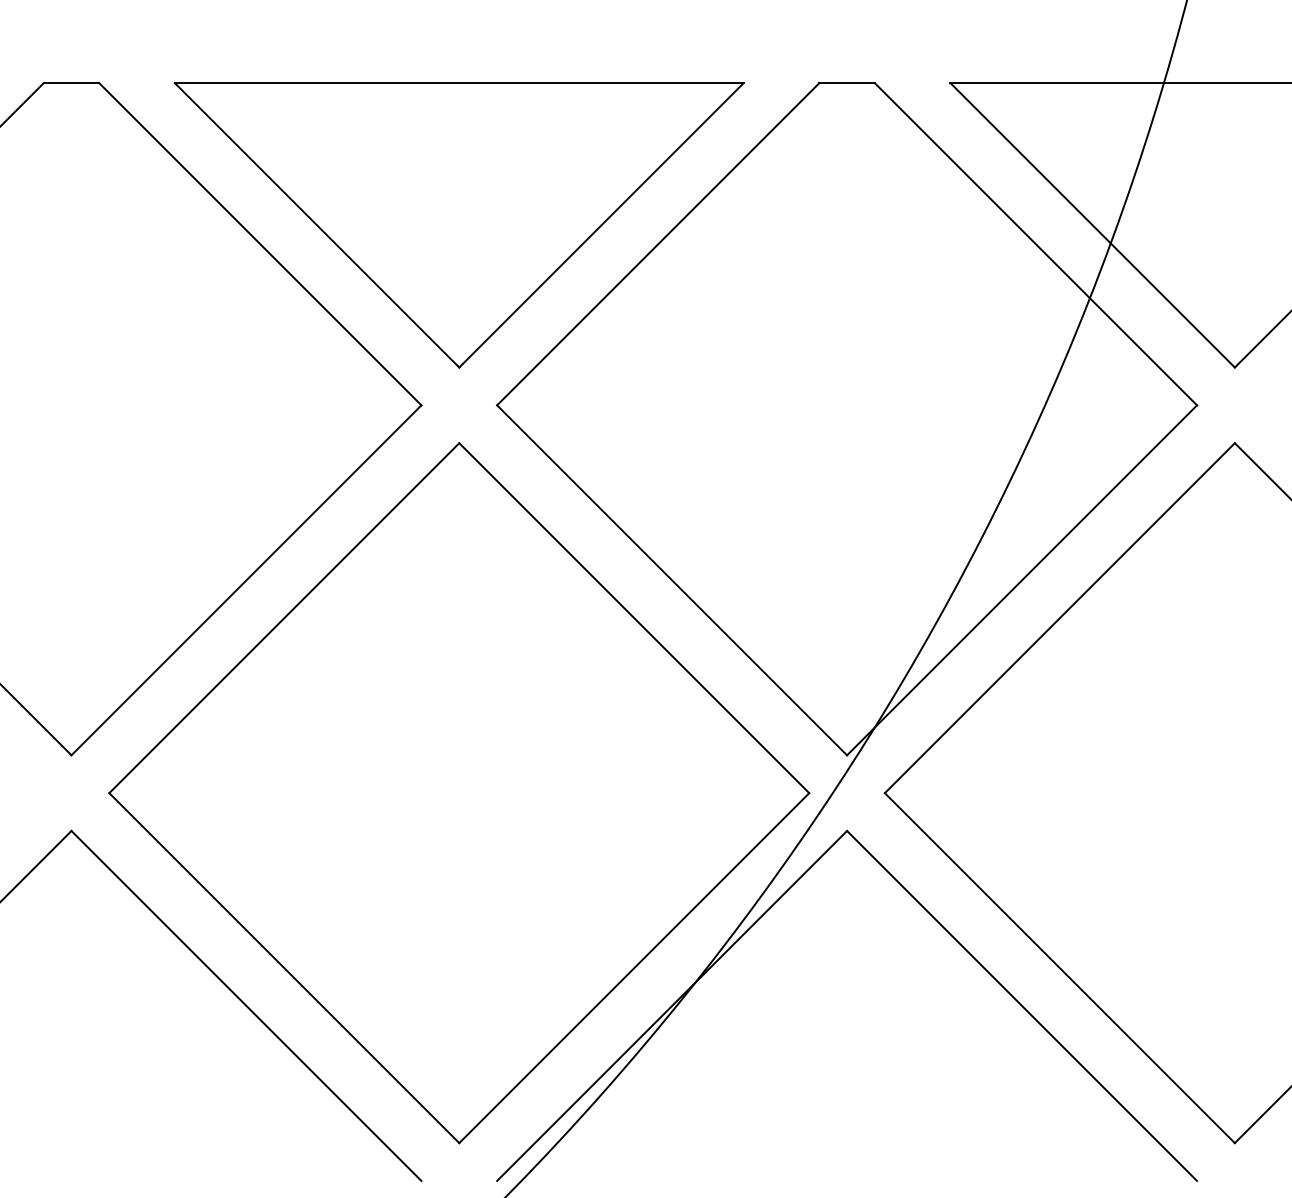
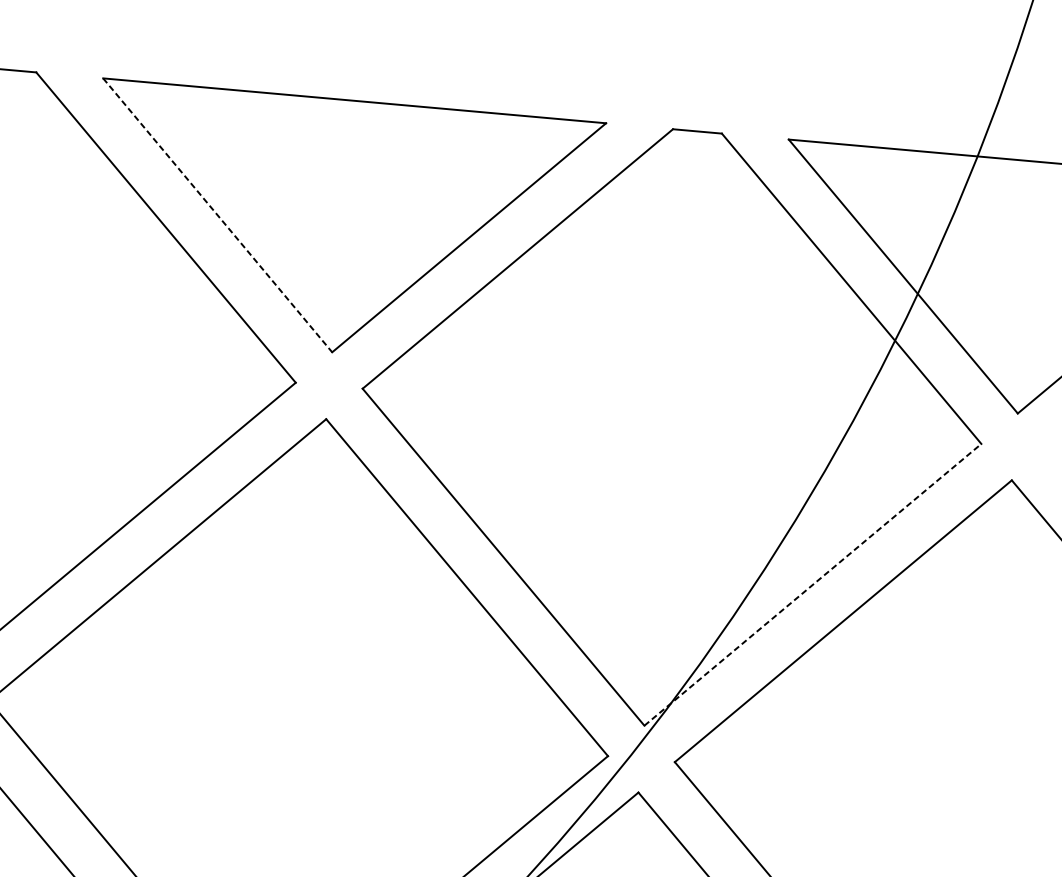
line: (317, 225) -> (218, 215), solid -> dashed
line: (1022, 579) -> (813, 584), solid -> dashed

